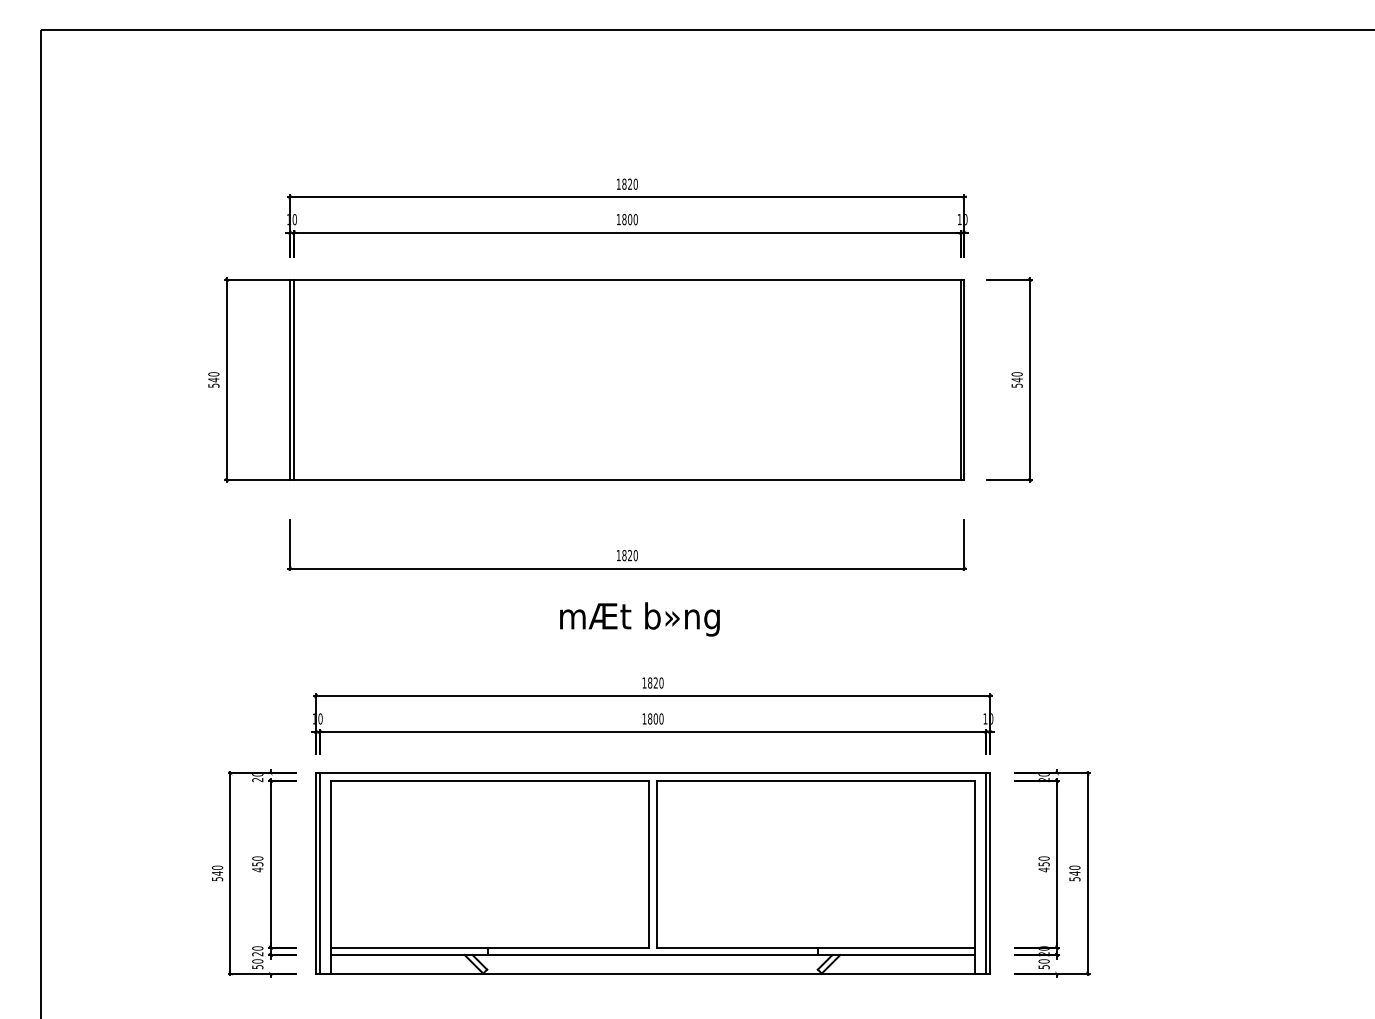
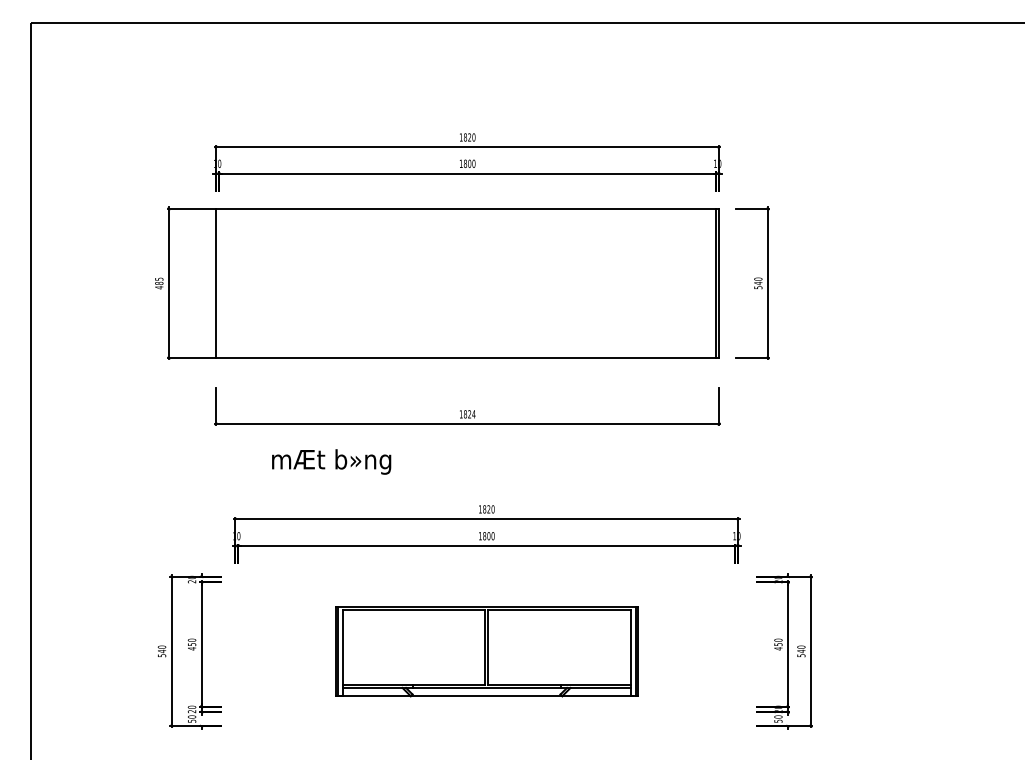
text: (213, 379) -> (159, 283), 540 -> 485
line: (293, 380) -> (218, 283), removed
text: (635, 555) -> (473, 414), 1820 -> 1824
text: (639, 619) -> (331, 462), moved
part: (652, 873) -> (486, 651), size x0.6

